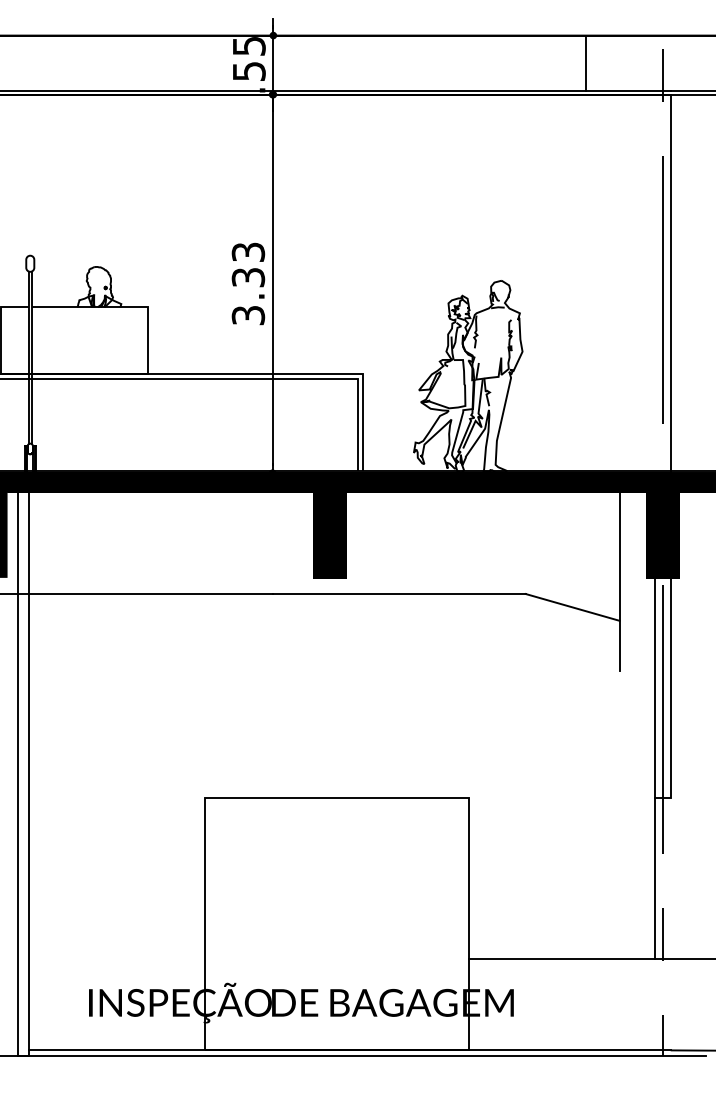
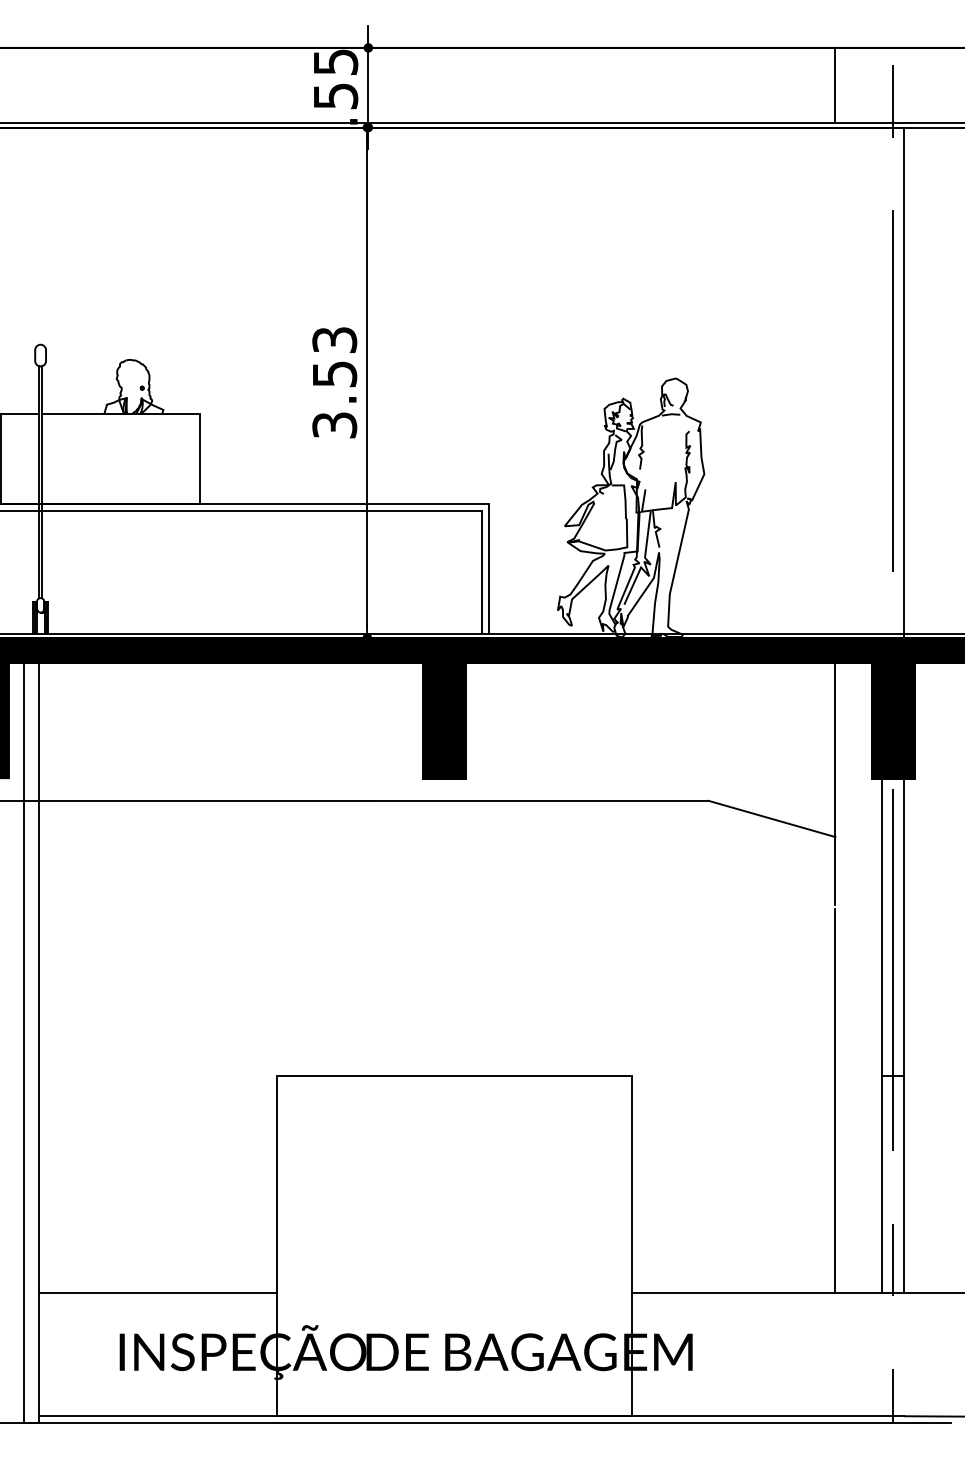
line: (585, 63) -> (835, 85), moved
text: (247, 277) -> (333, 374), 3.33 -> 3.53
line: (619, 816) -> (835, 1100), added
line: (670, 878) -> (903, 1184), added
line: (117, 959) -> (158, 1293), added

